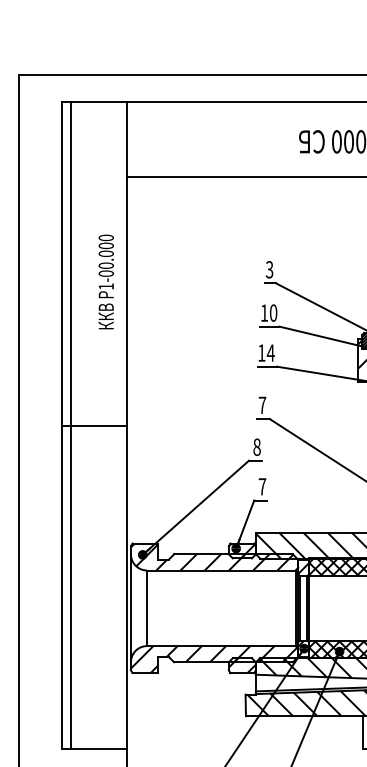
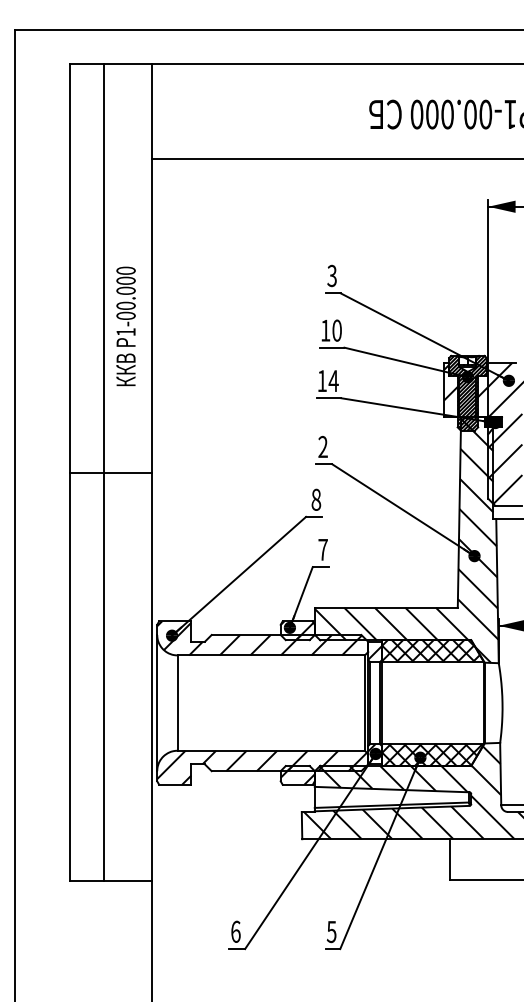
text: (105, 282) -> (125, 326), moved
text: (261, 404) -> (322, 446), 7 -> 2
line: (70, 425) -> (103, 472), moved

